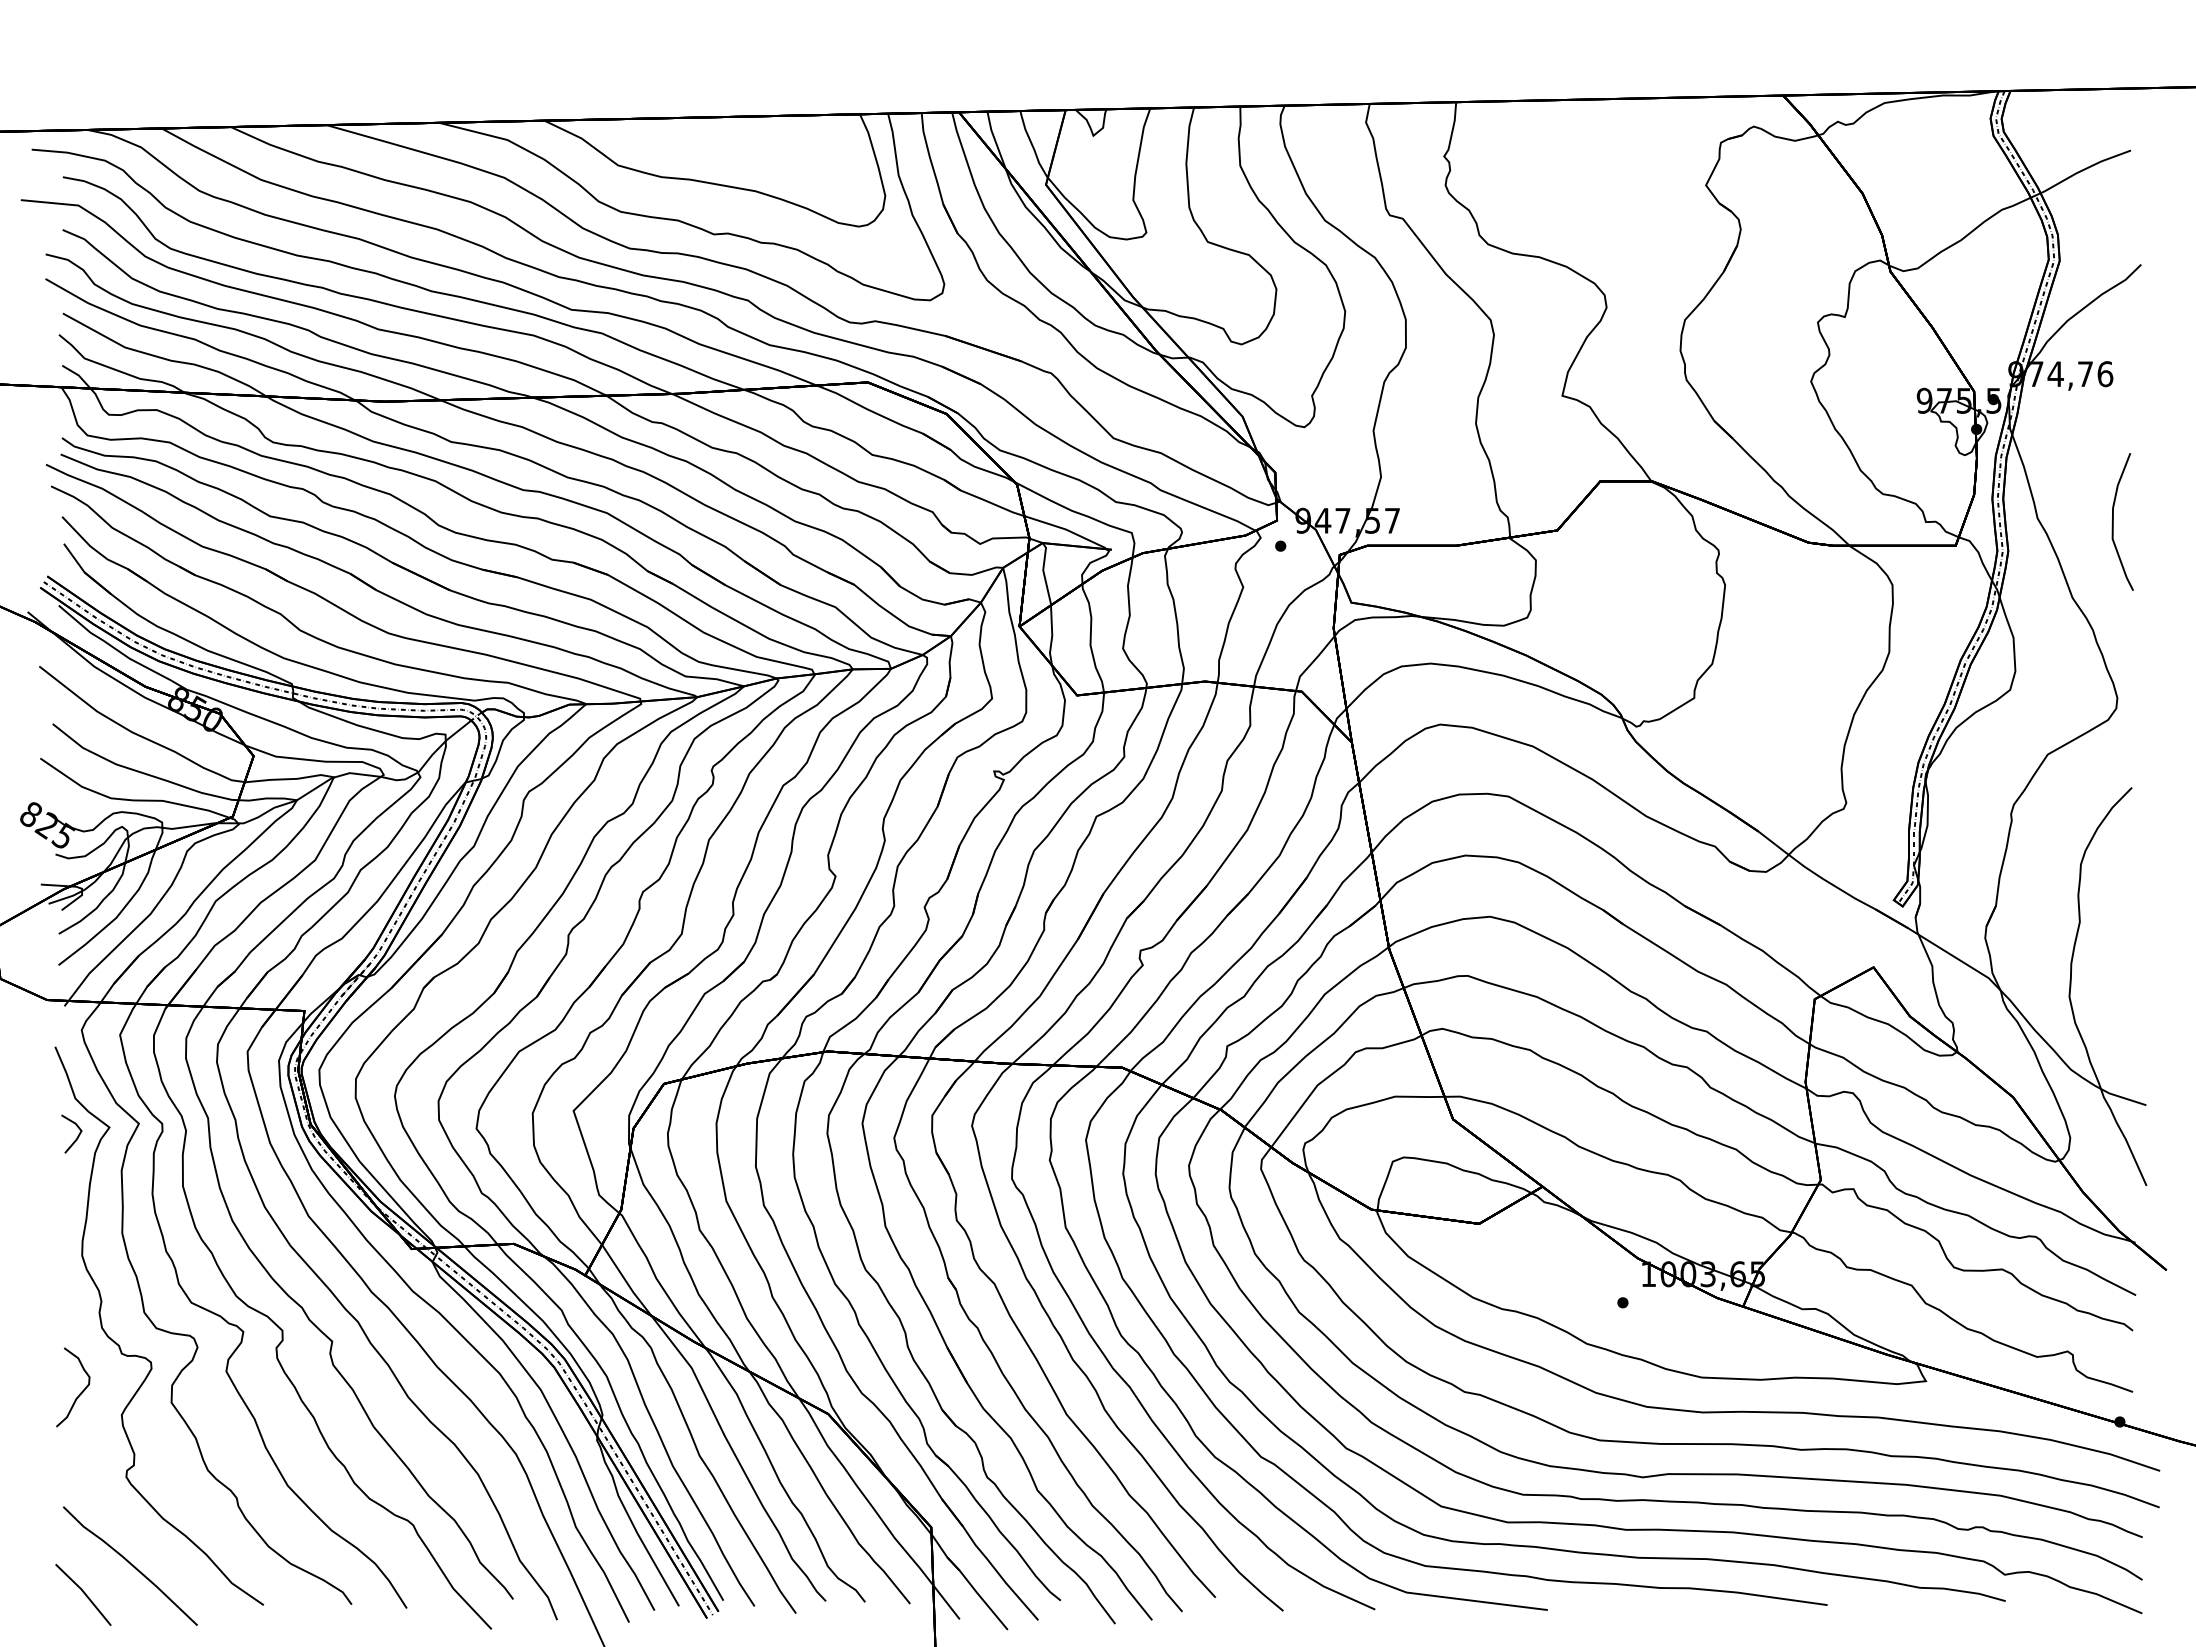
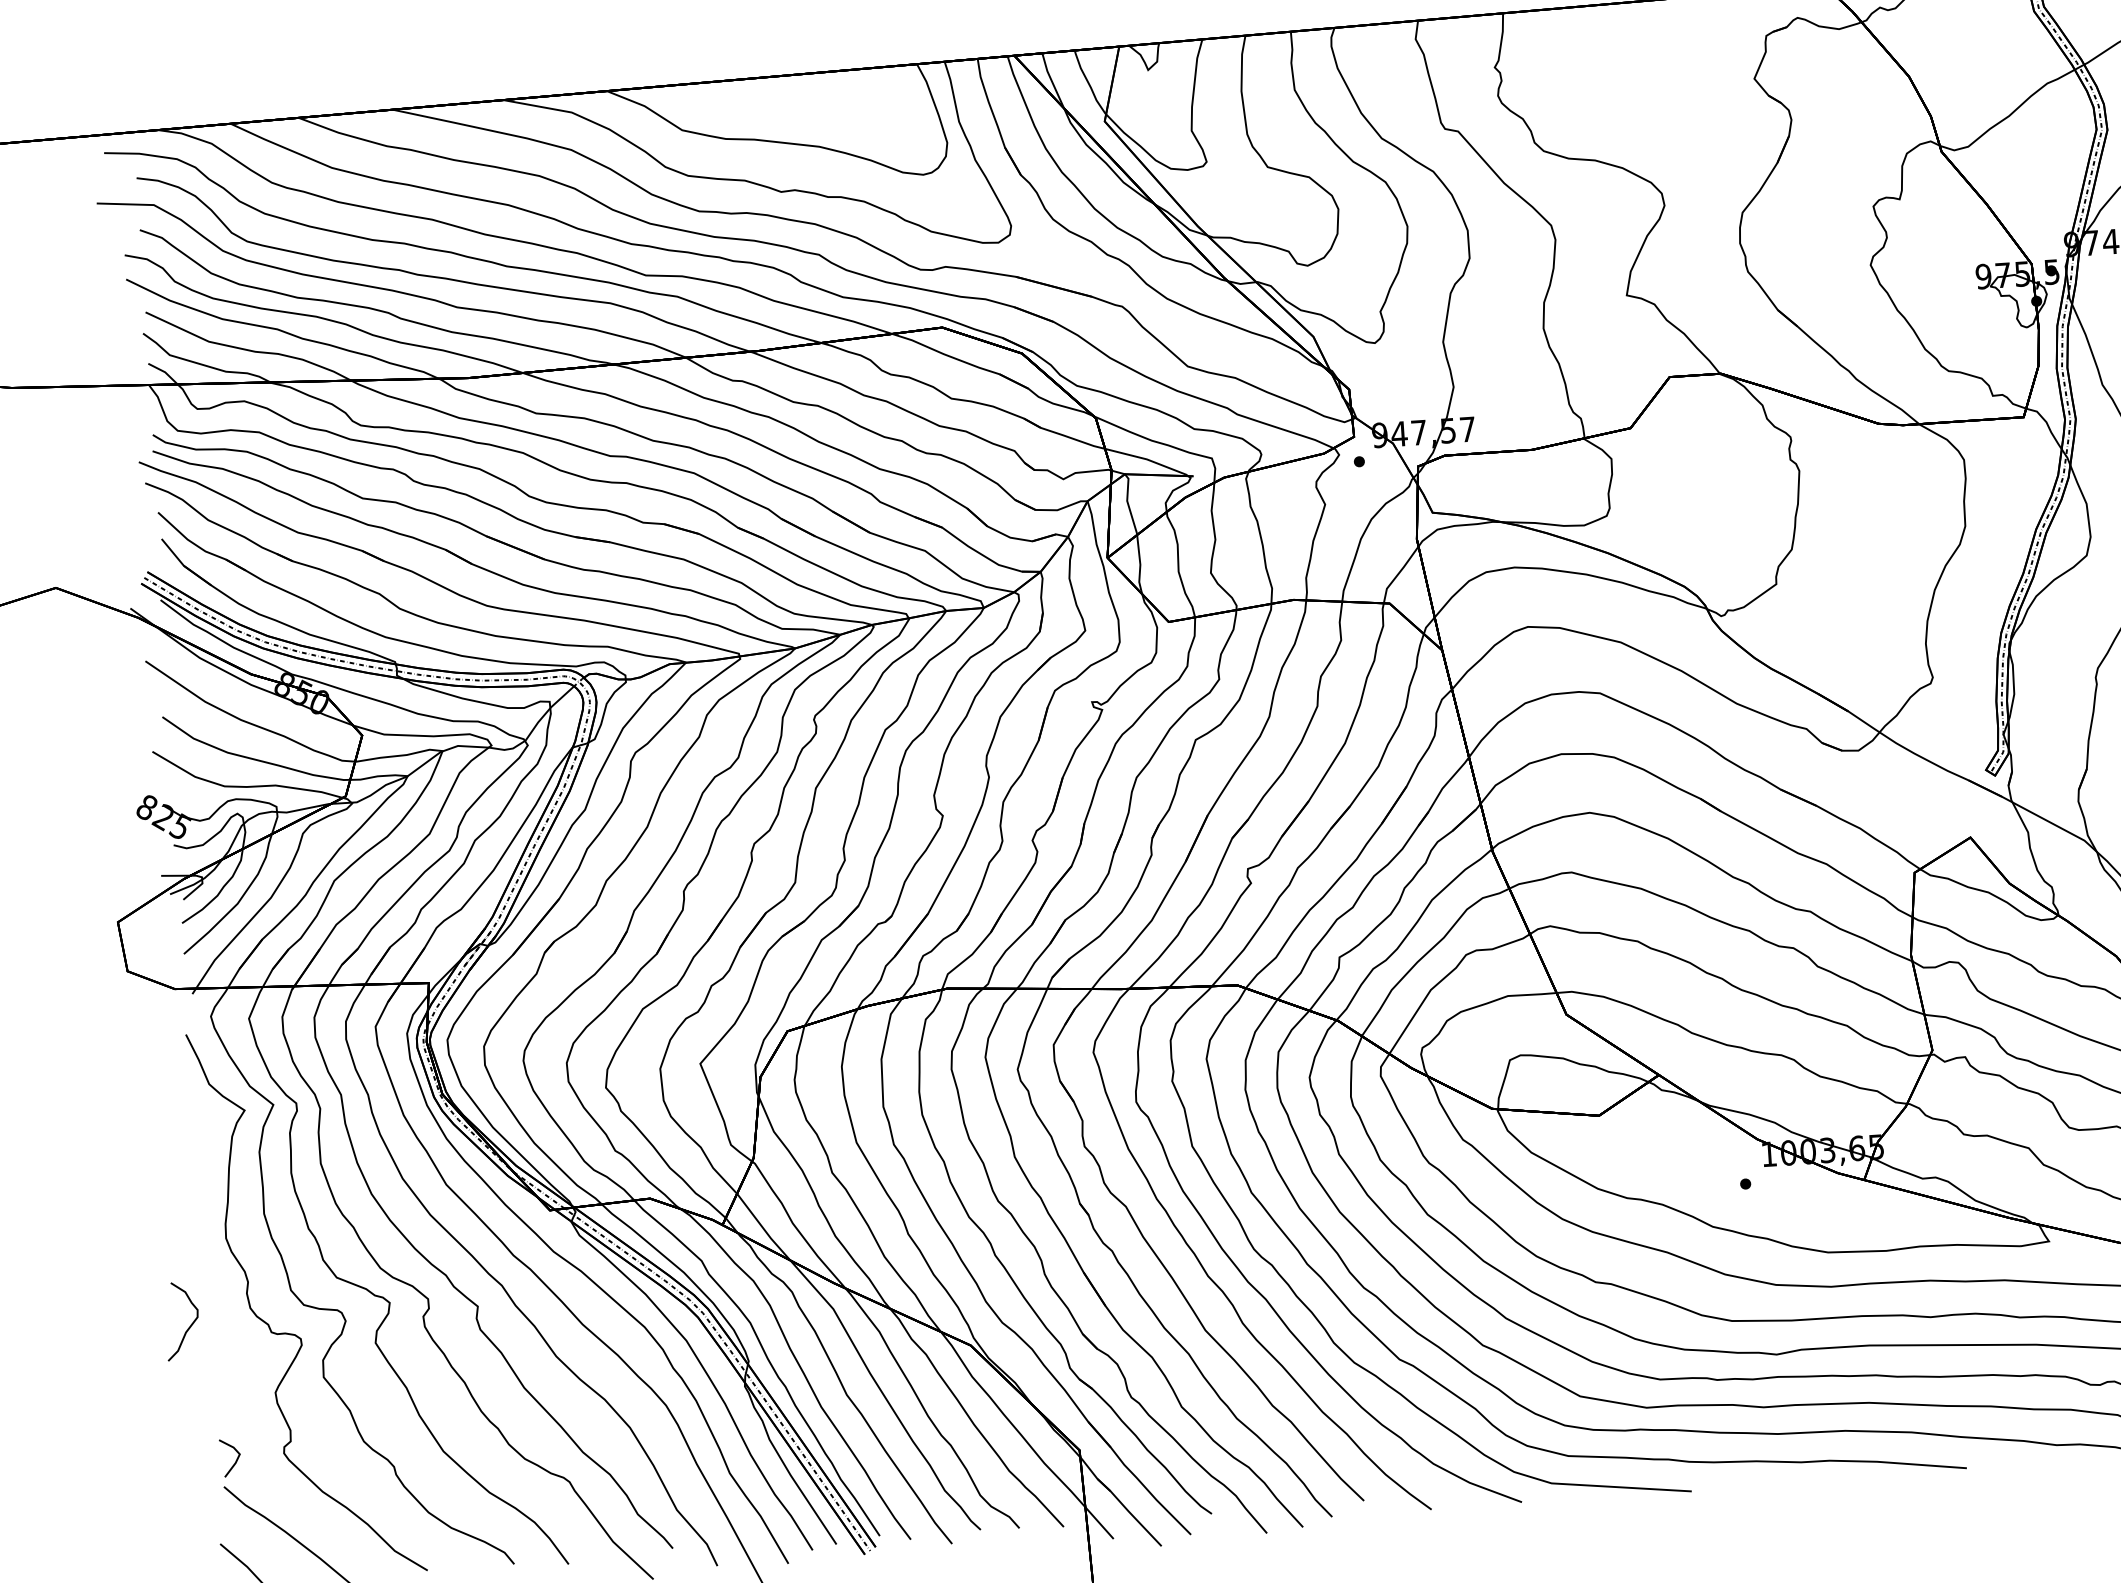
line: (76, 1137) -> (235, 1461), moved
curve: (79, 1393) -> (188, 1326), moved

